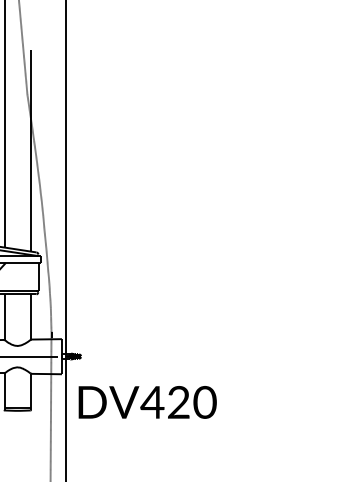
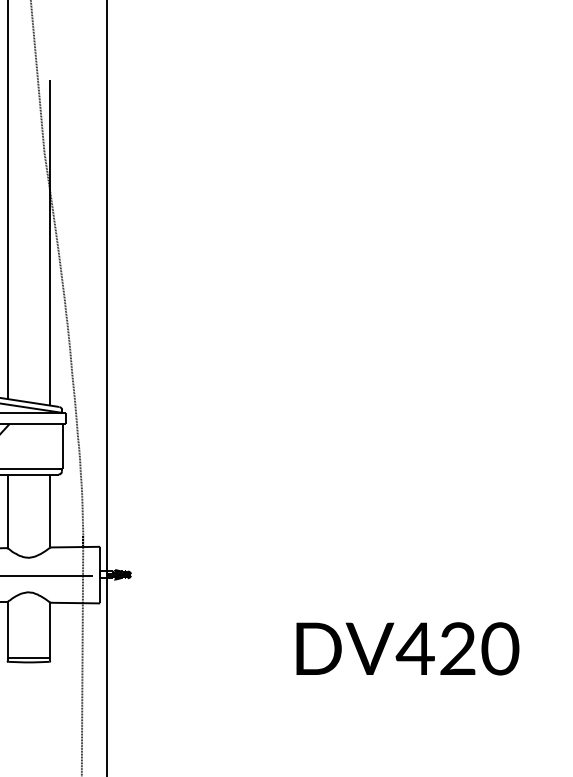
text: (147, 402) -> (407, 648), moved

